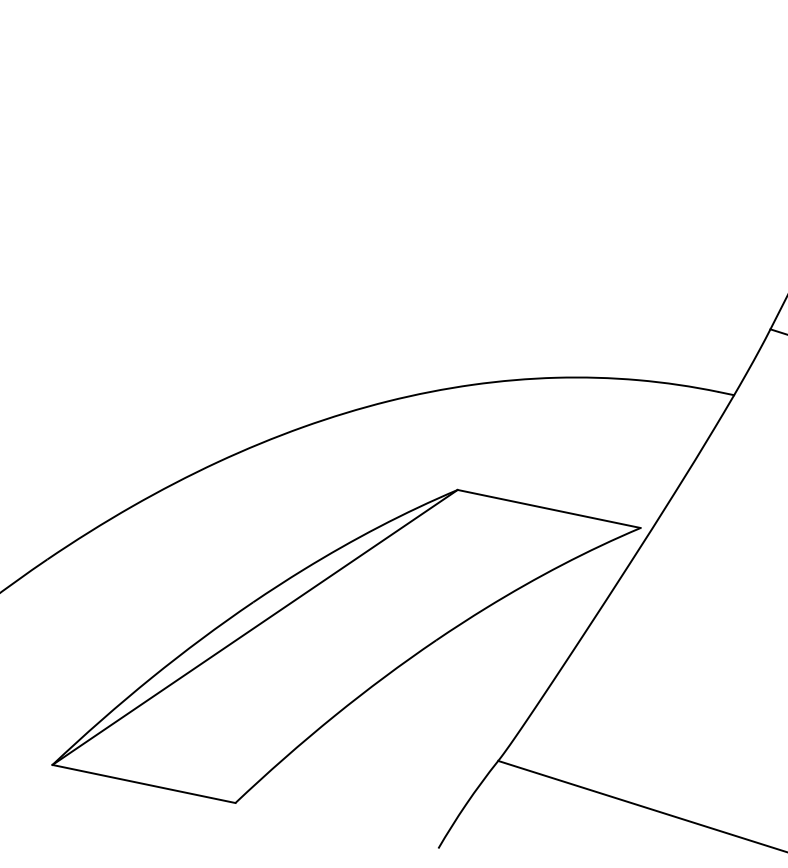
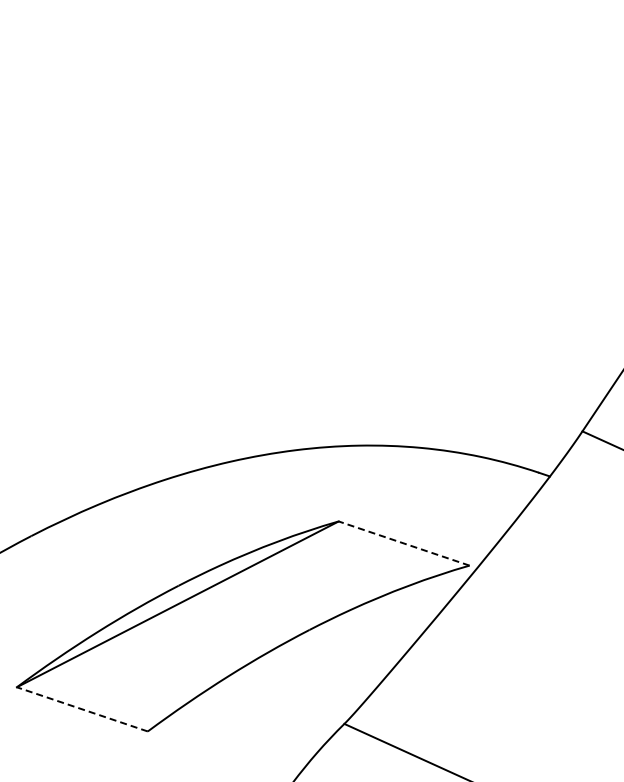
line: (548, 509) -> (403, 543), solid -> dashed
line: (142, 784) -> (81, 709), solid -> dashed

